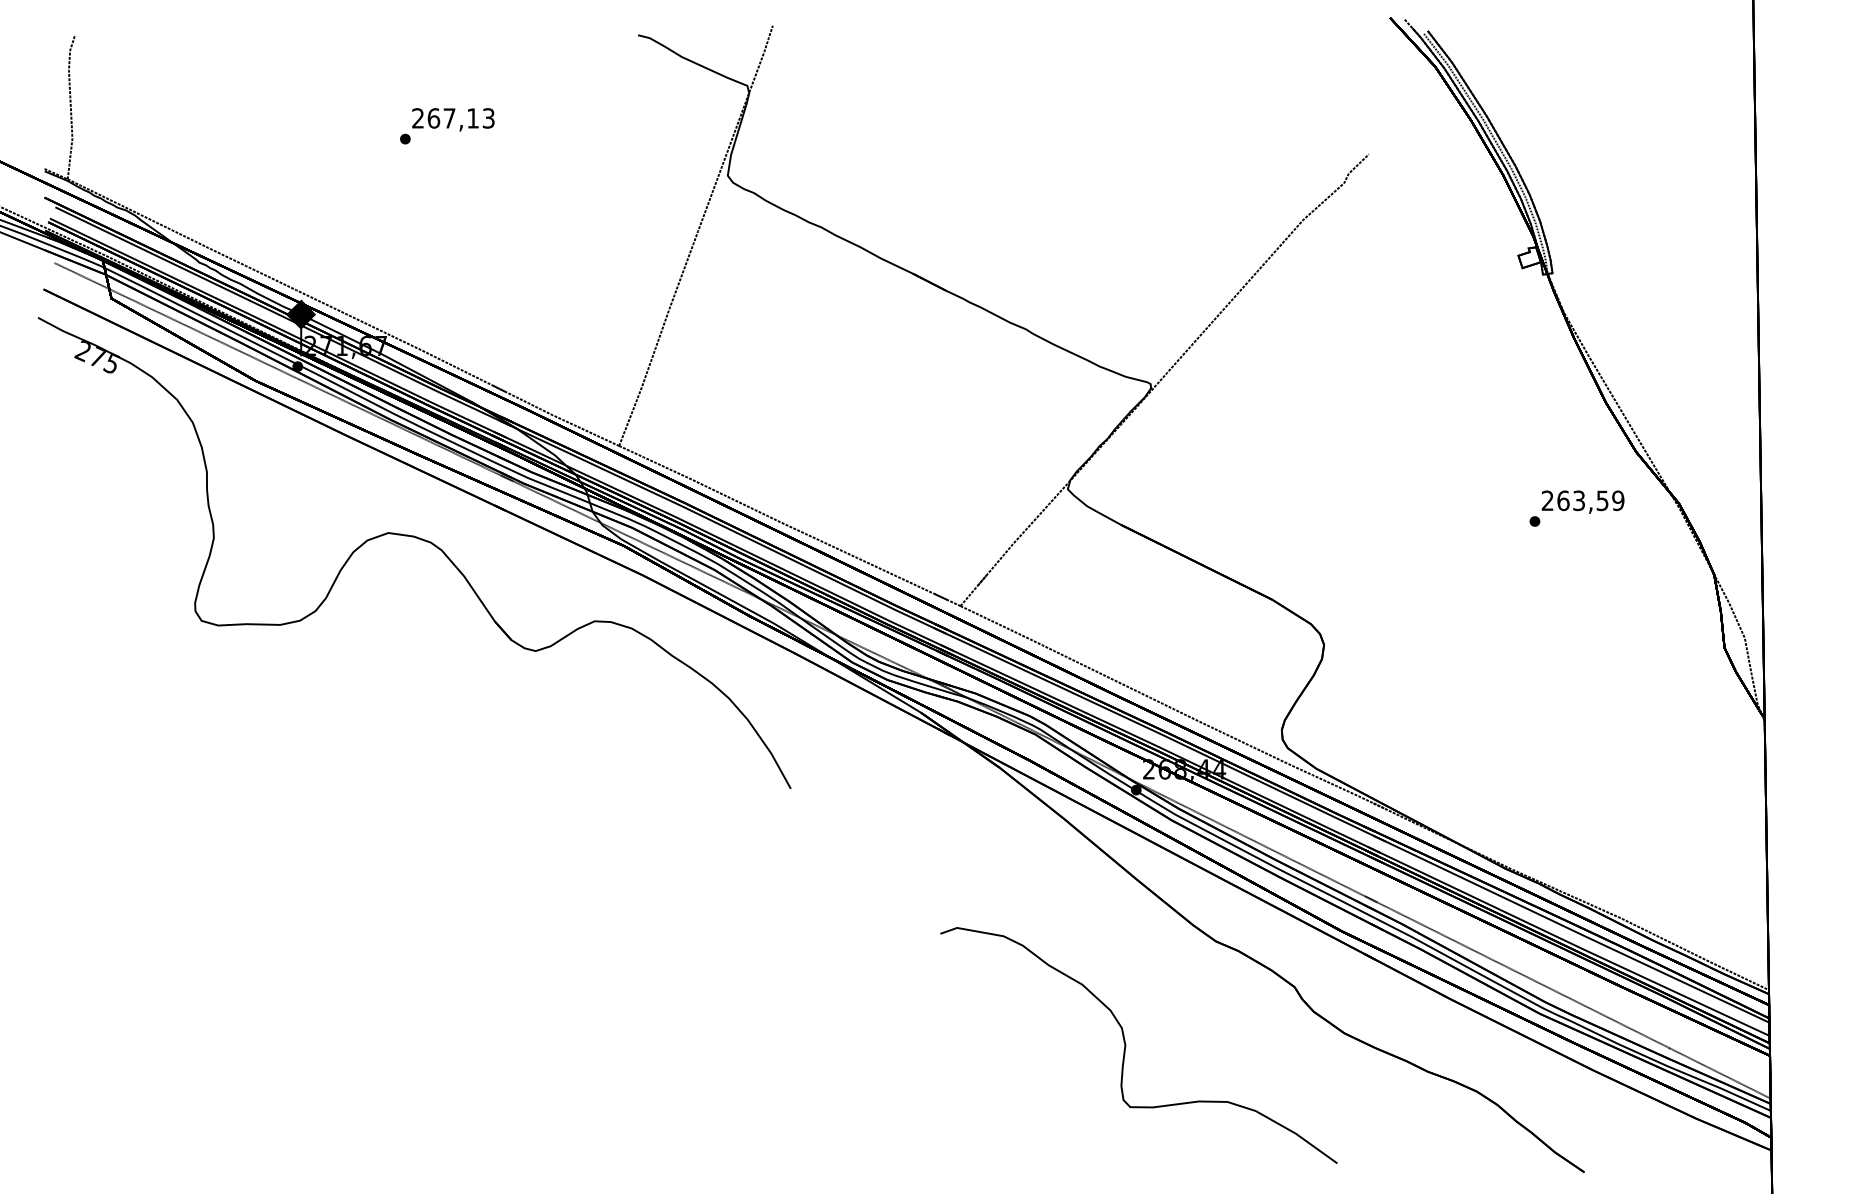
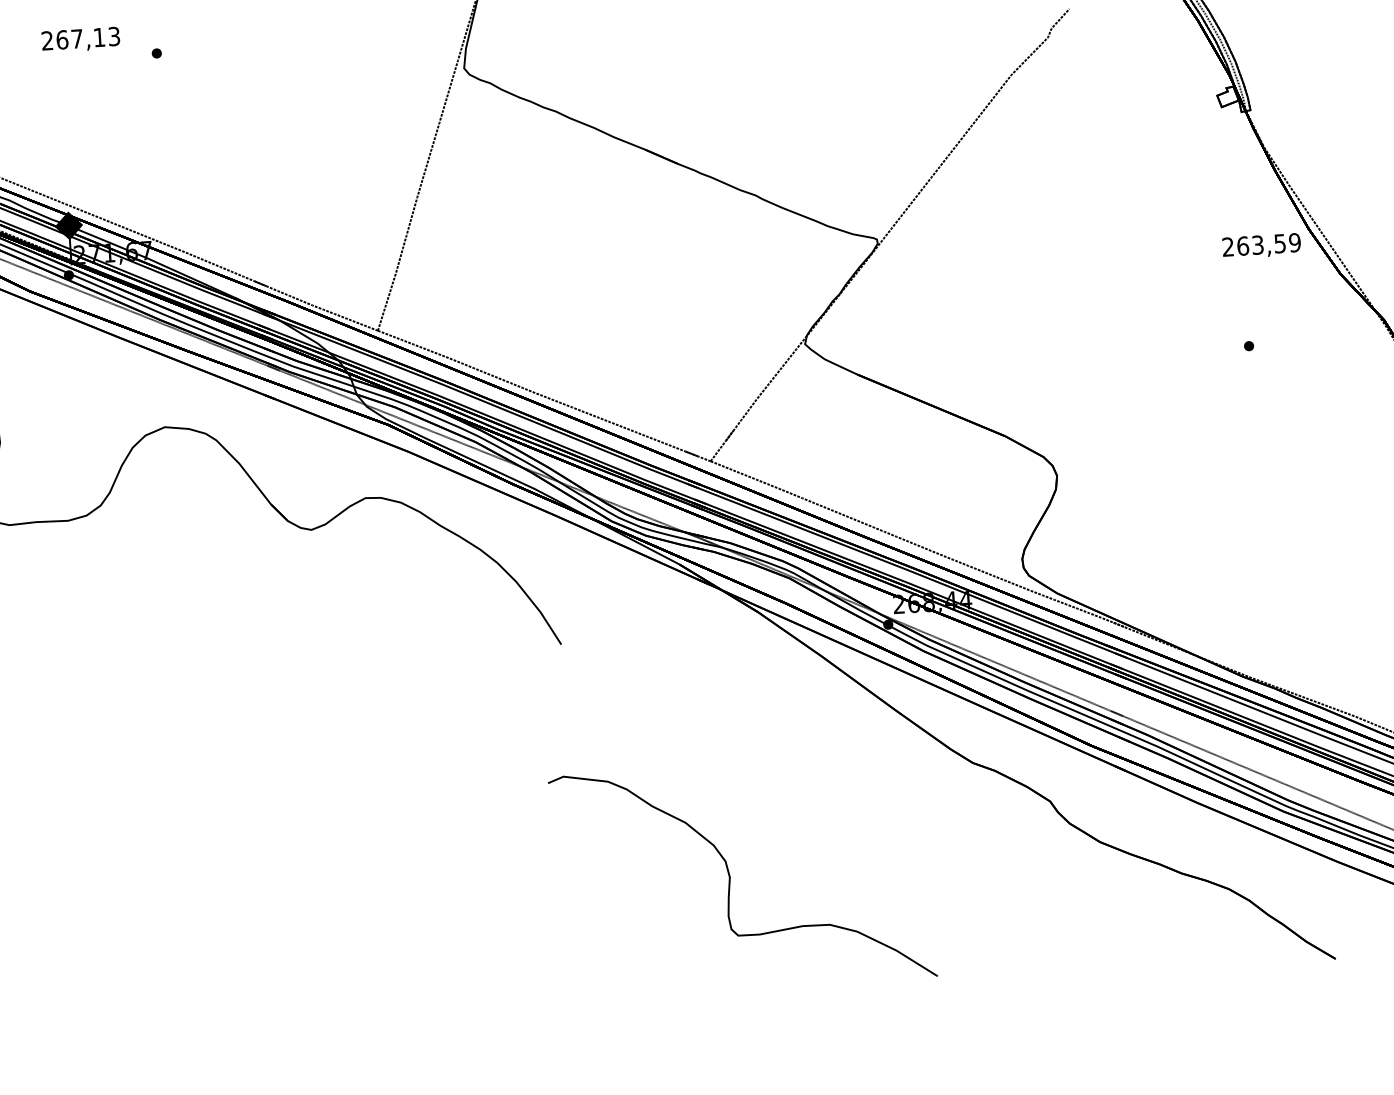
text: (453, 119) -> (81, 39), moved
text: (1582, 501) -> (1261, 245), moved
part: (1126, 1045) -> (730, 877), moved

